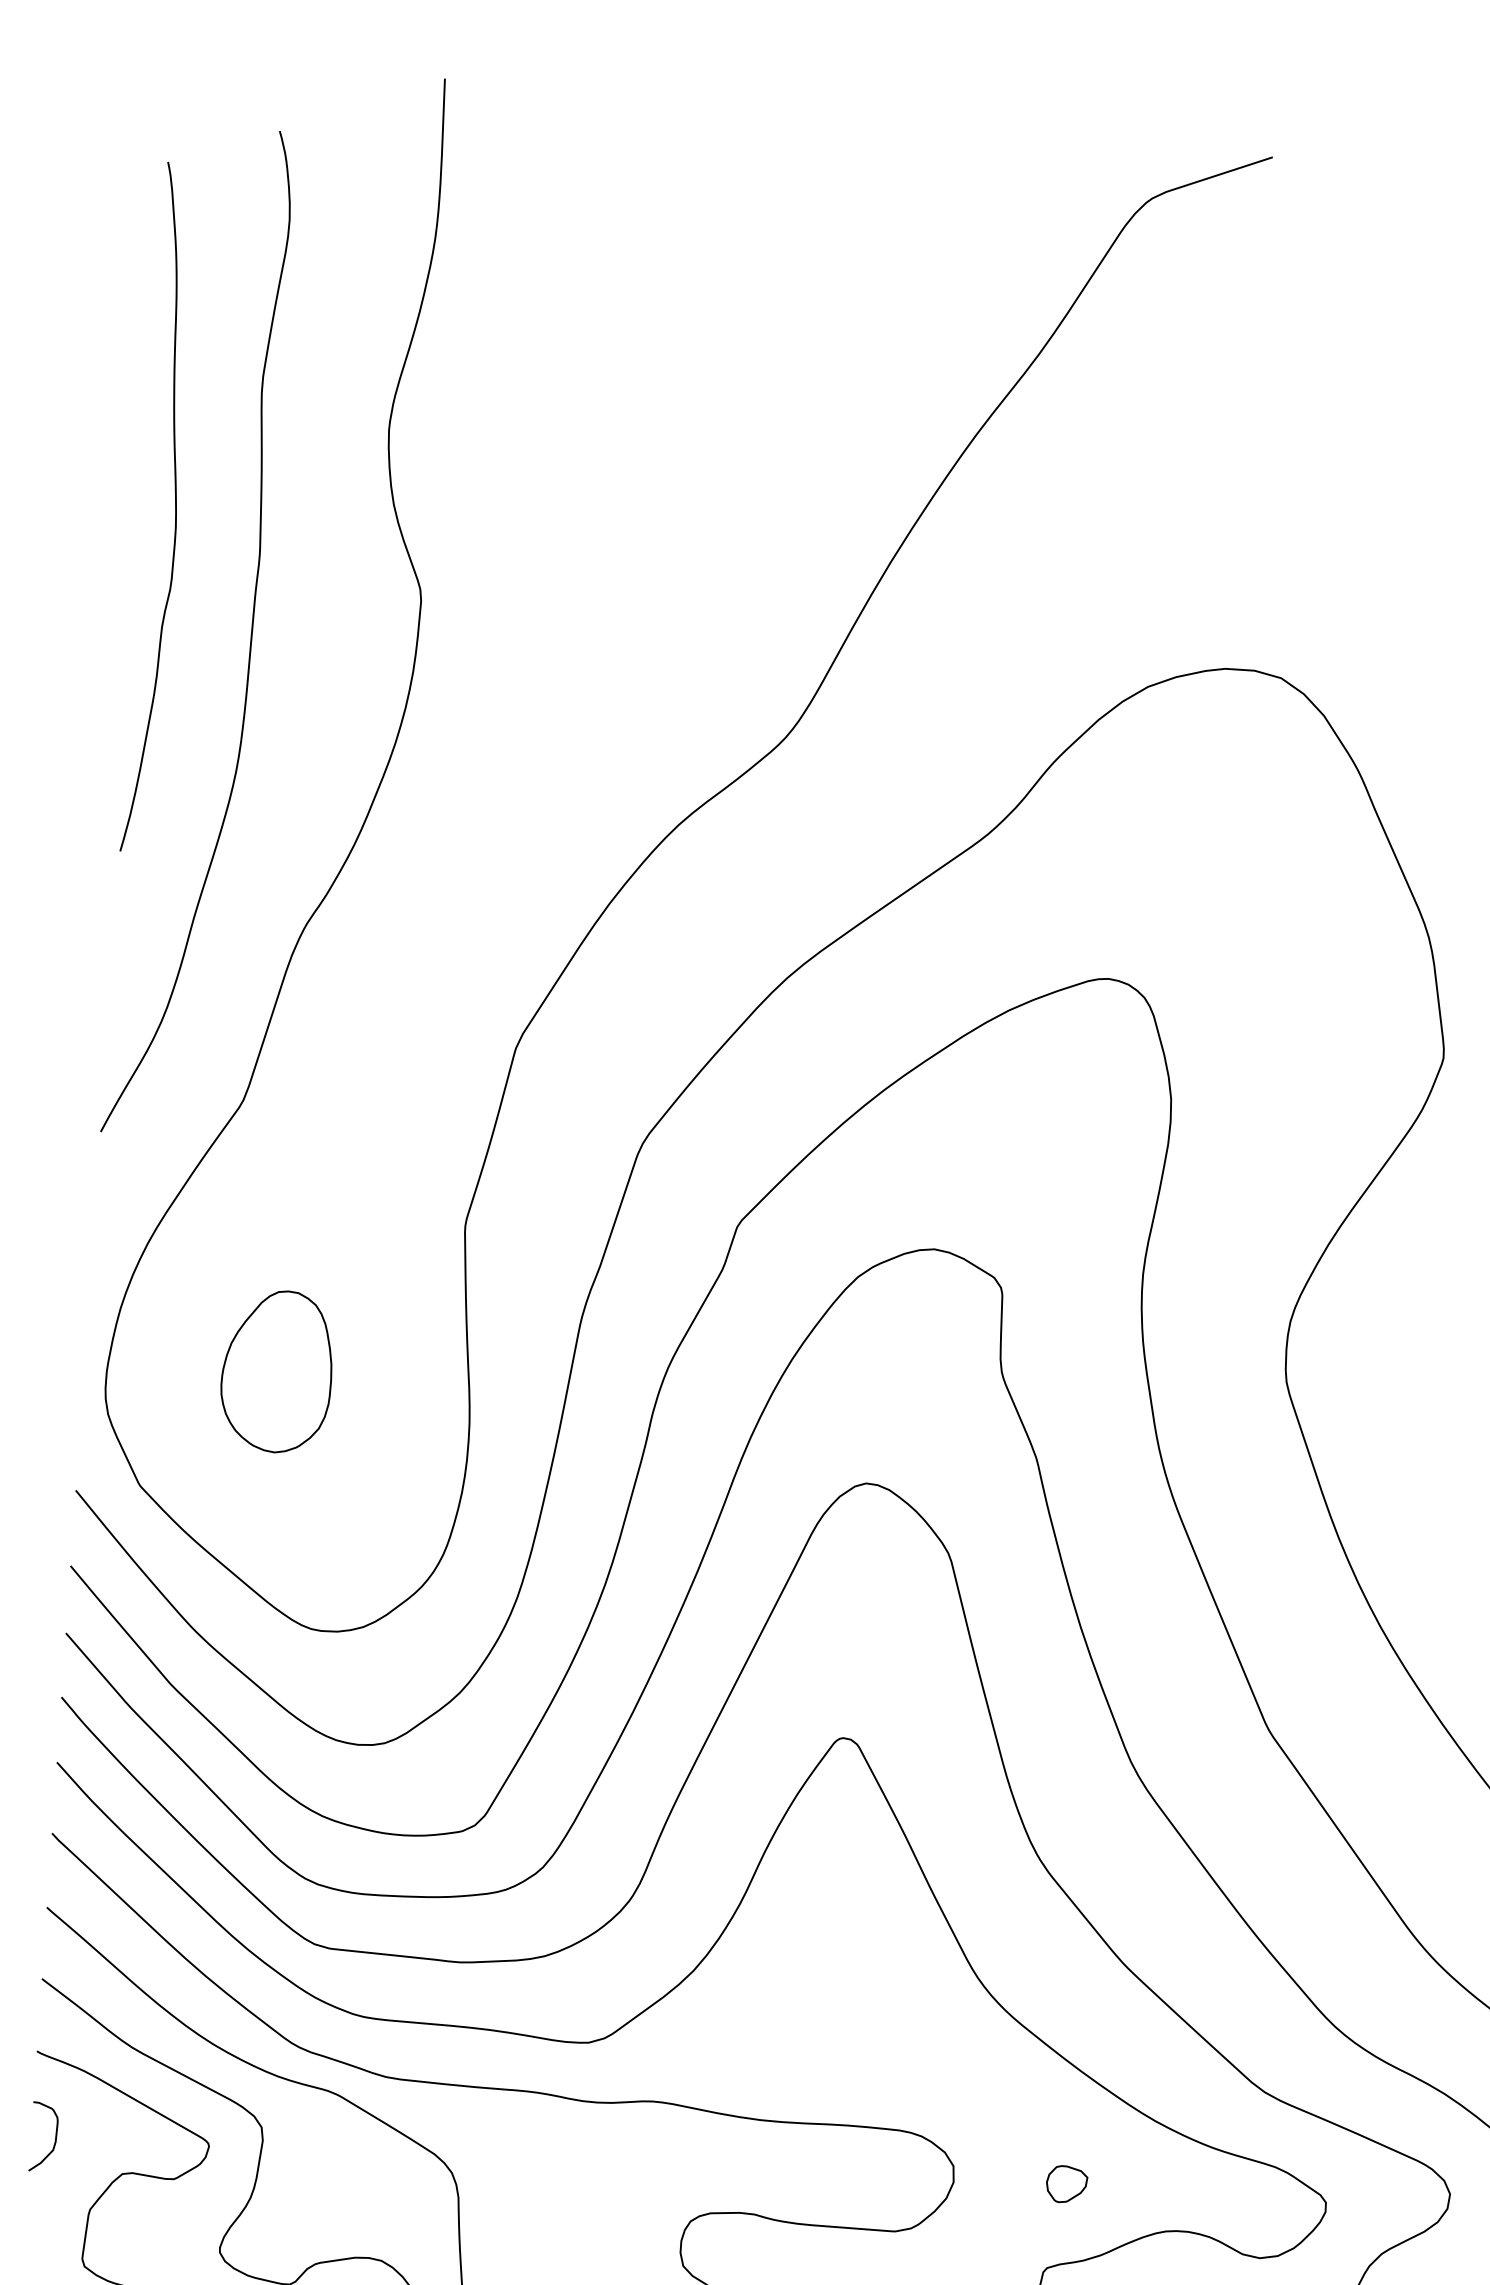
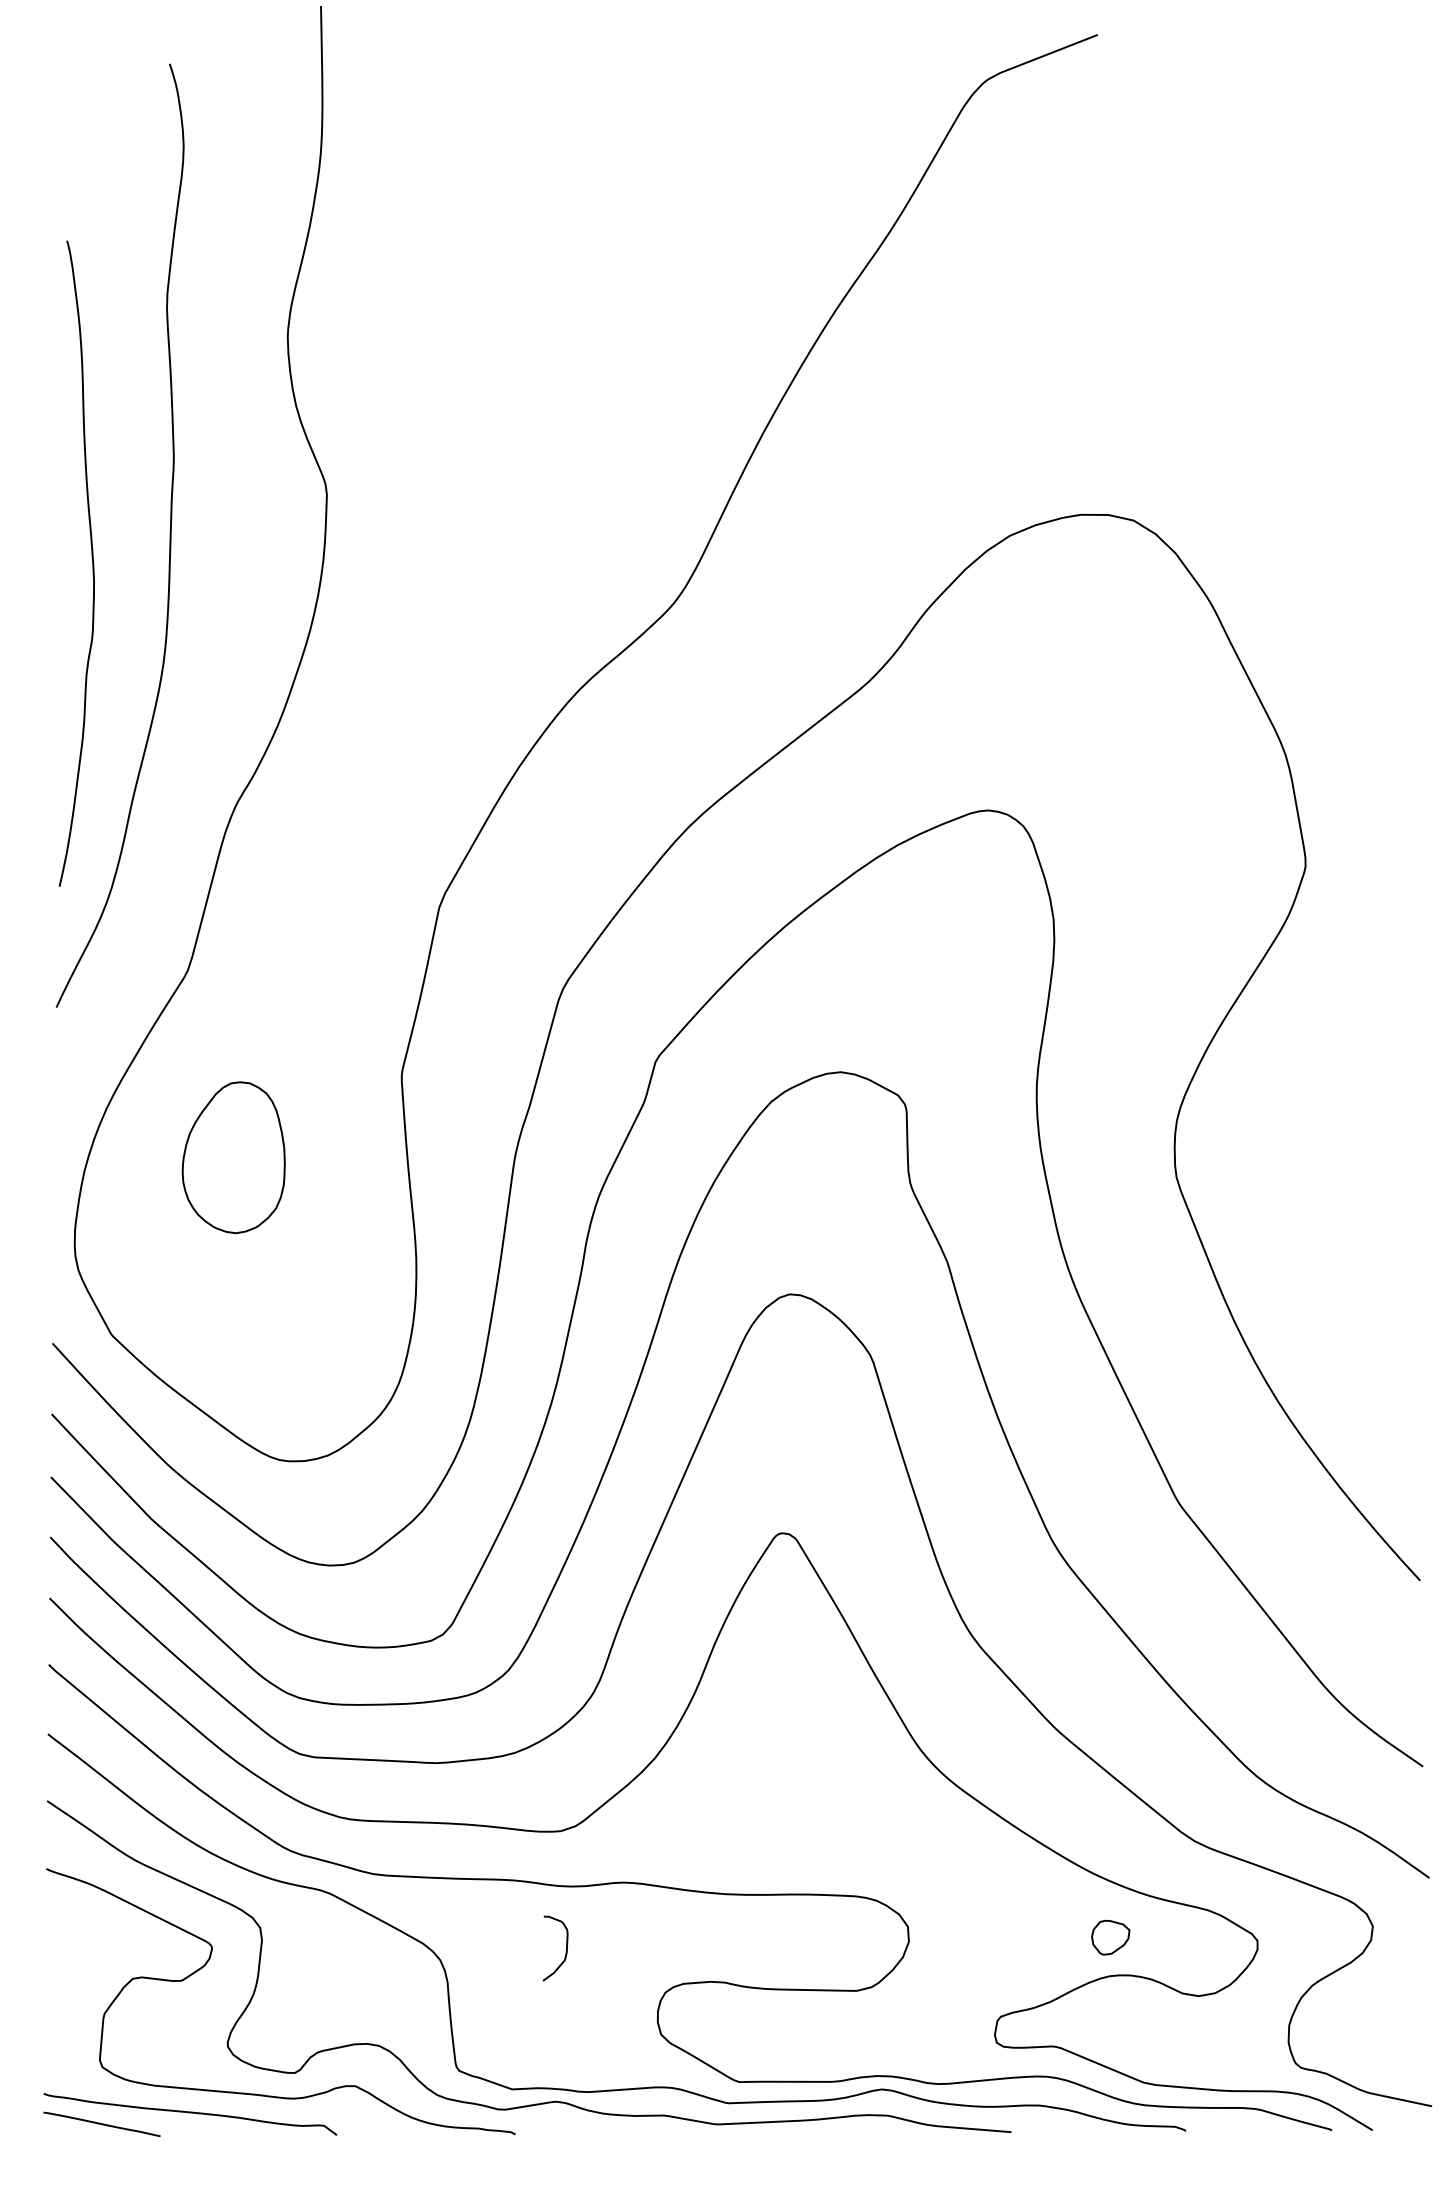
curve: (175, 508) -> (92, 563), moved
part: (276, 1371) -> (233, 1157), moved
curve: (54, 2140) -> (565, 1951), moved
part: (1066, 2184) -> (1110, 1937), moved

